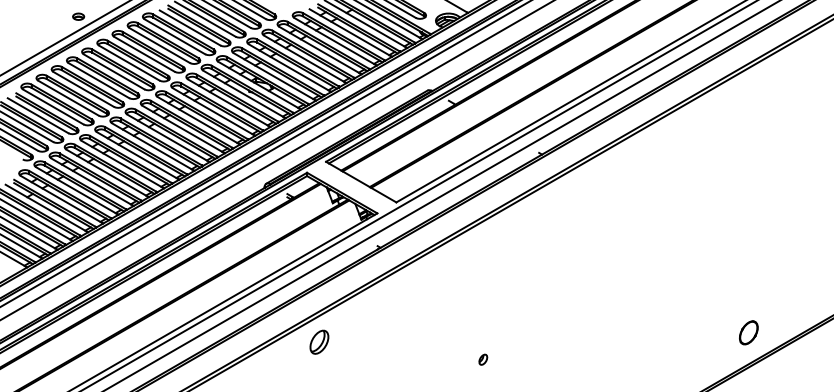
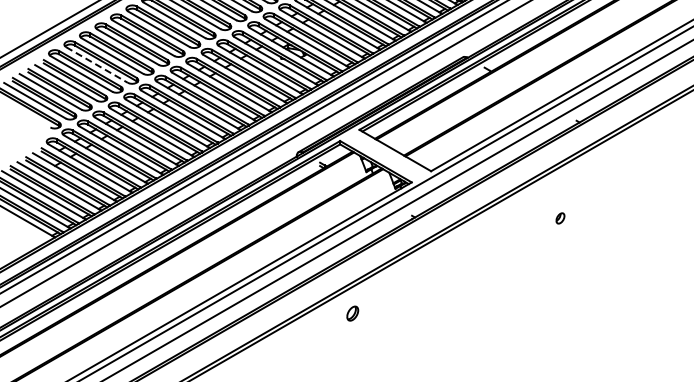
line: (68, 98) -> (97, 65), solid -> dashed
part: (319, 341) -> (352, 312), size x0.6
part: (483, 359) -> (560, 218), moved

